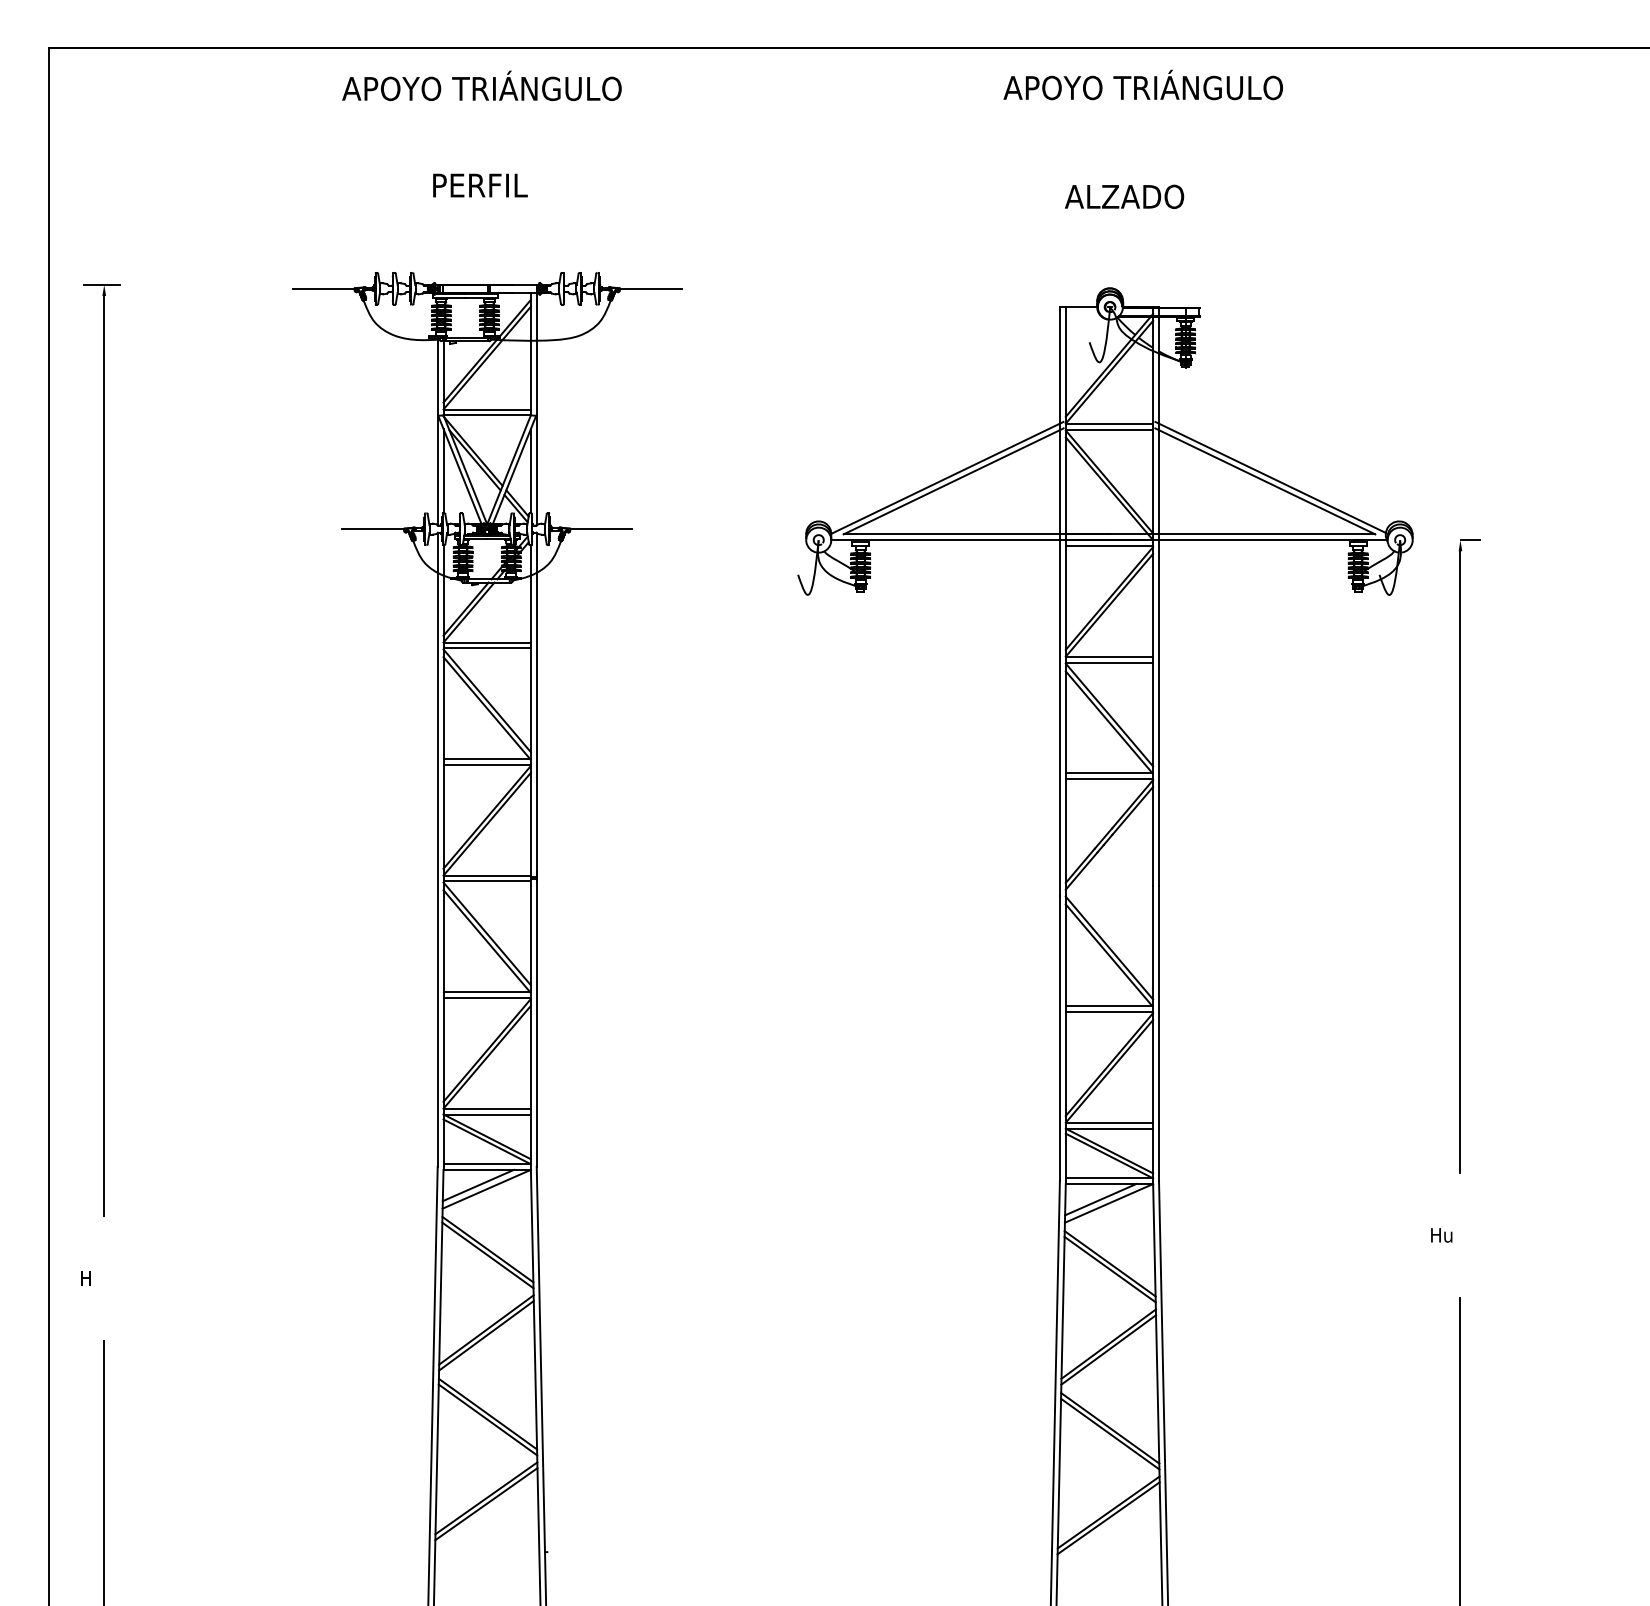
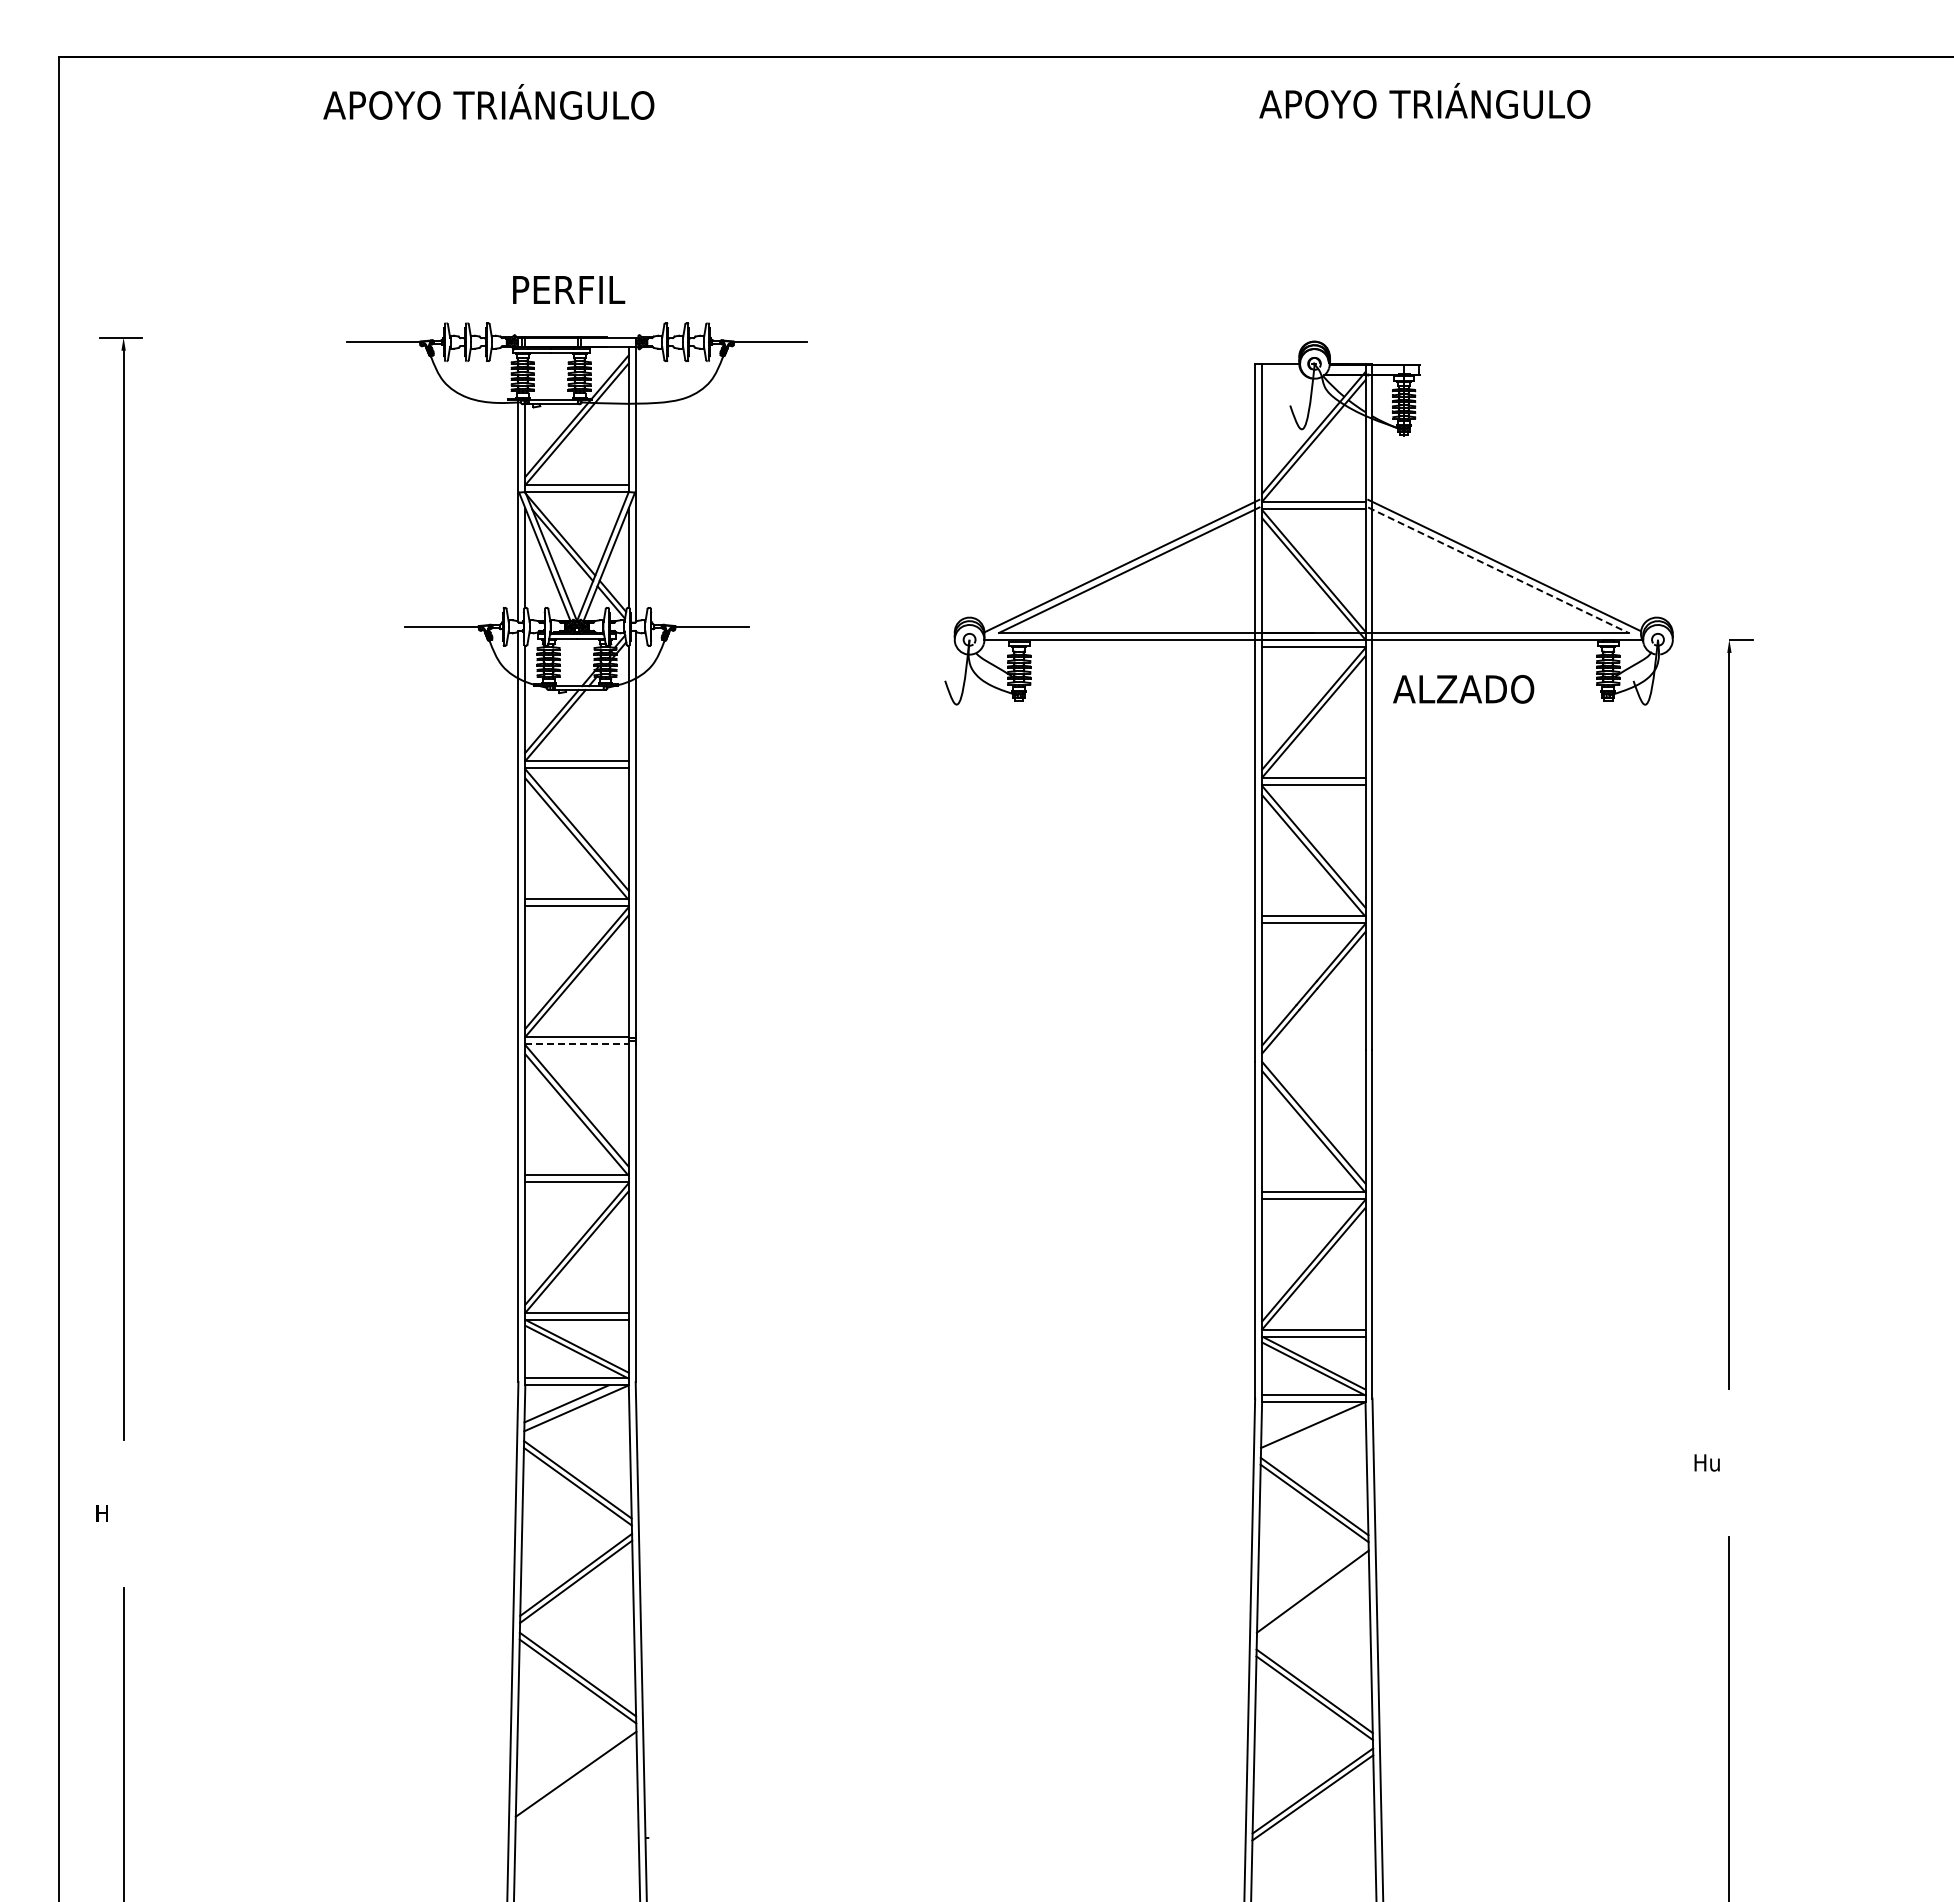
text: (1142, 84) -> (1424, 100), moved
text: (481, 85) -> (488, 101), moved
text: (480, 185) -> (569, 289), moved
text: (1124, 196) -> (1463, 689), moved
line: (1265, 481) -> (1498, 570), solid -> dashed
line: (487, 881) -> (577, 1043), solid -> dashed
line: (1100, 1199) -> (1303, 1420), removed
line: (1108, 1349) -> (1312, 1598), removed
line: (485, 1503) -> (575, 1780), removed

